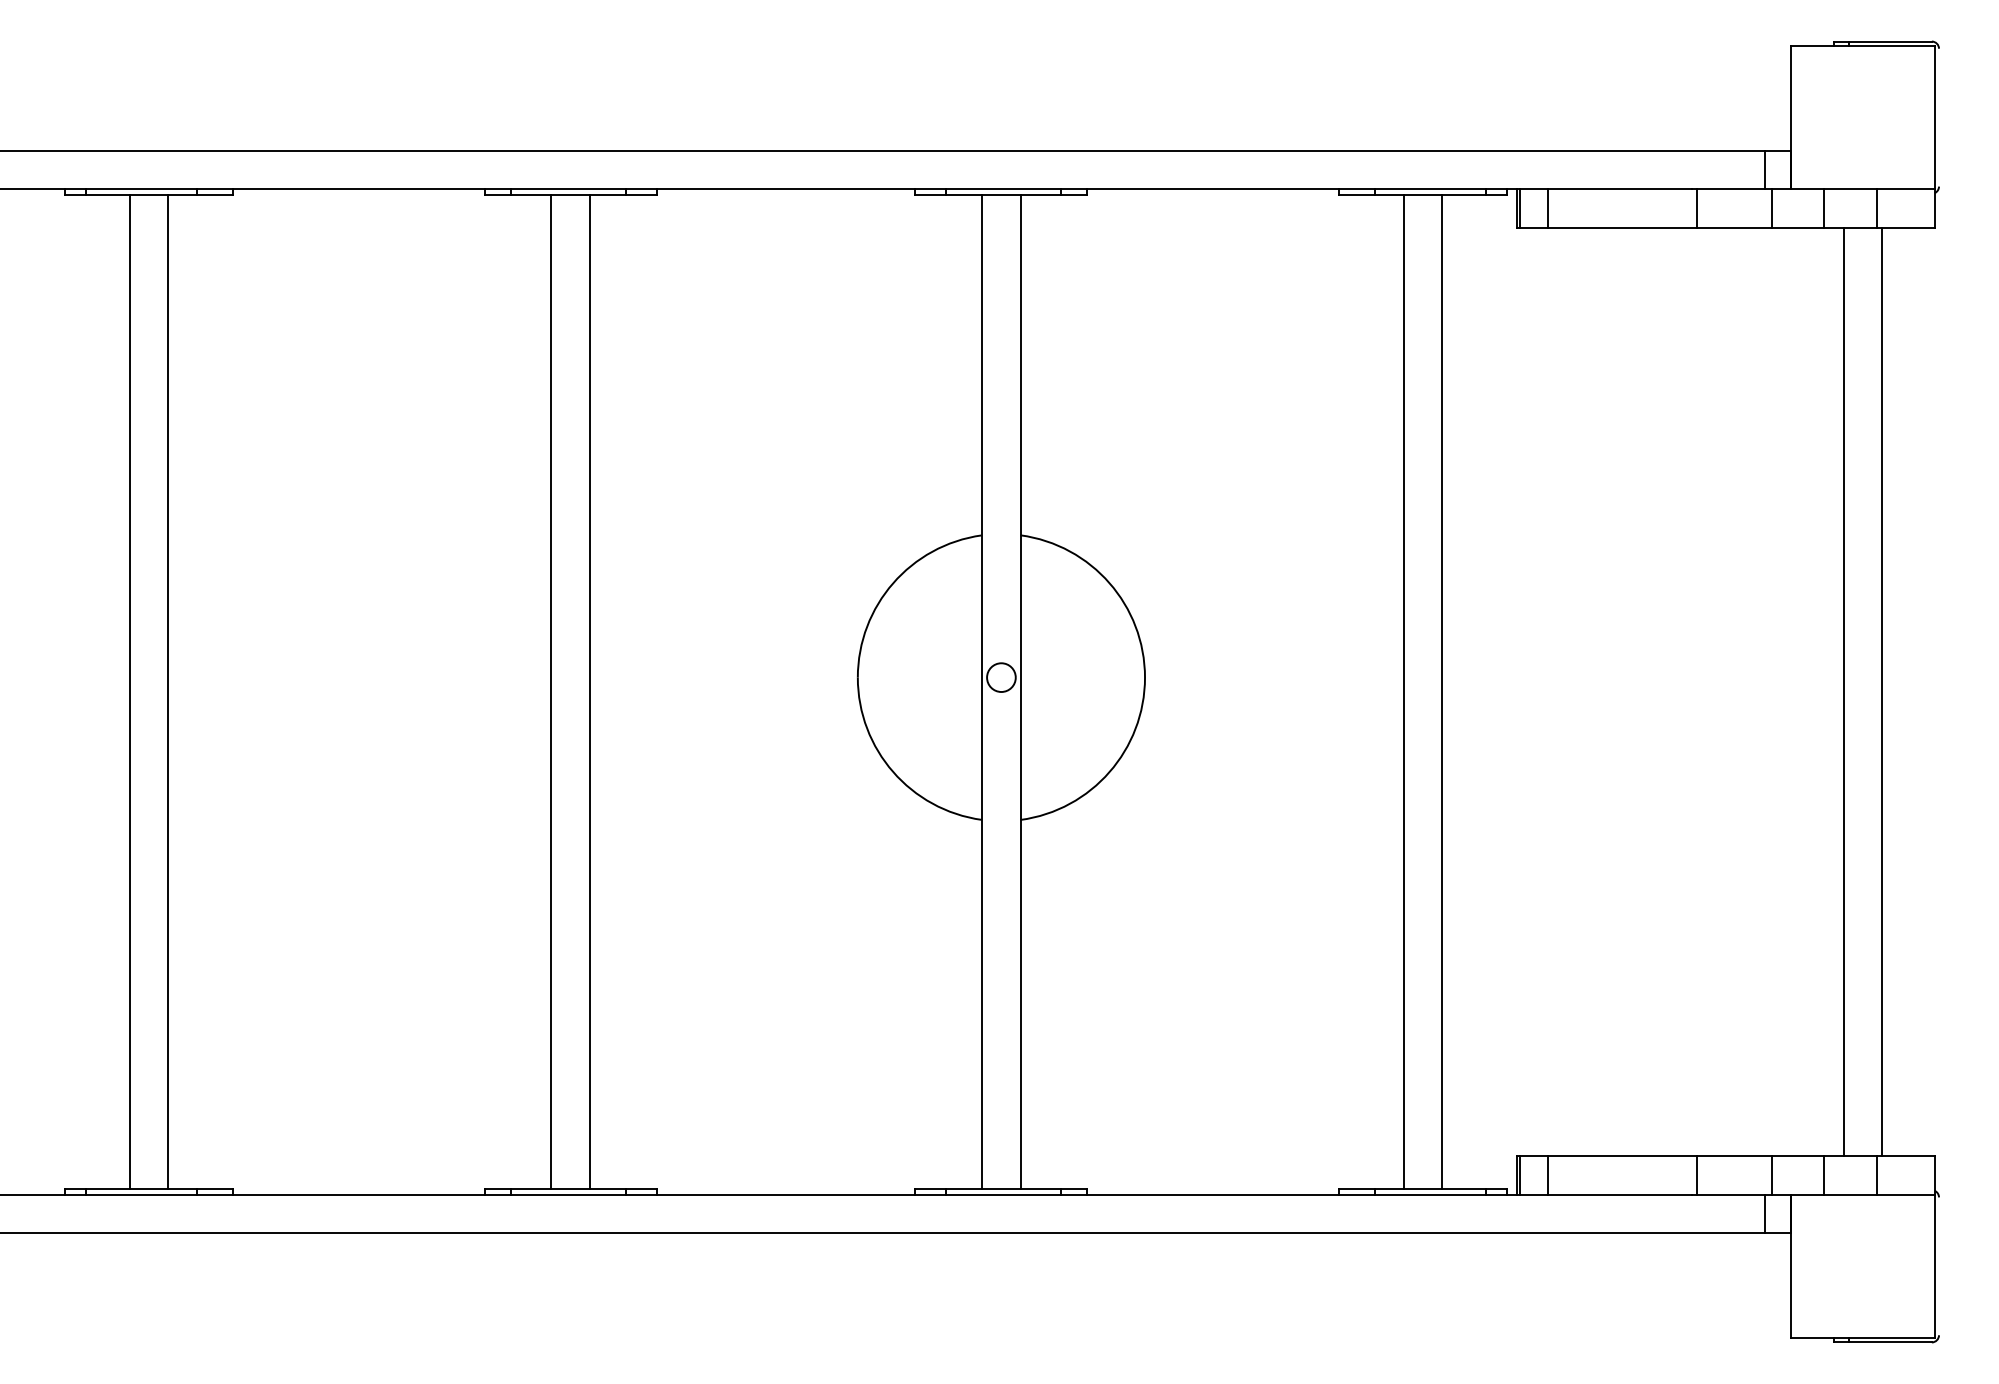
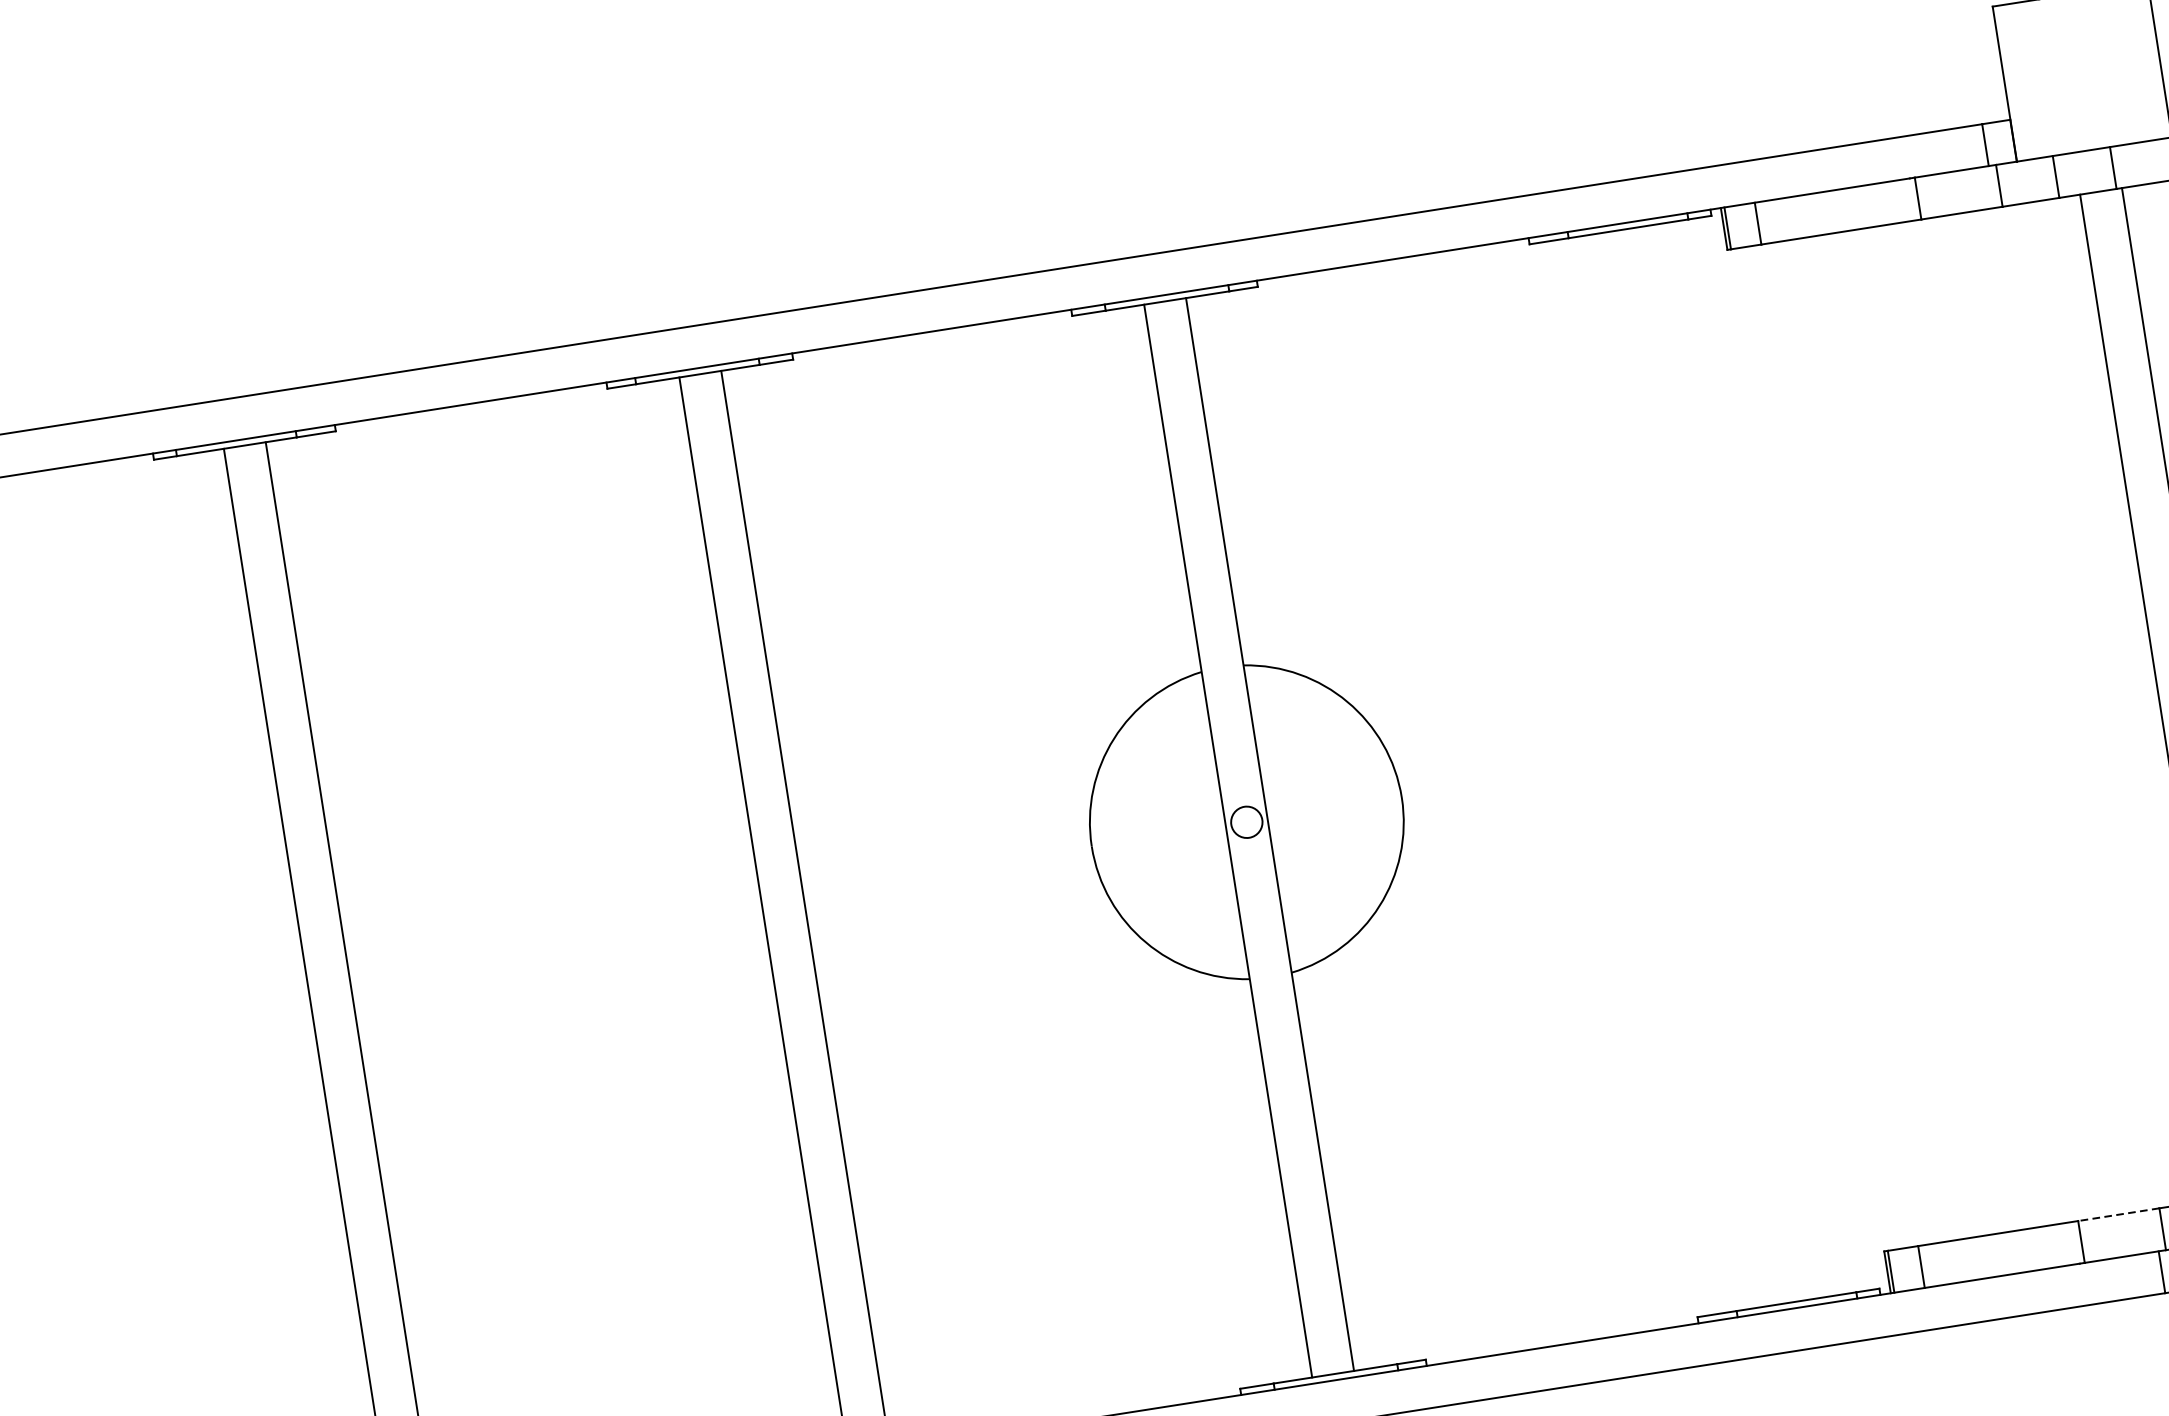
line: (1403, 691) -> (1683, 769), removed
line: (1442, 691) -> (1725, 762), removed
line: (1734, 1155) -> (2119, 1214), solid -> dashed

